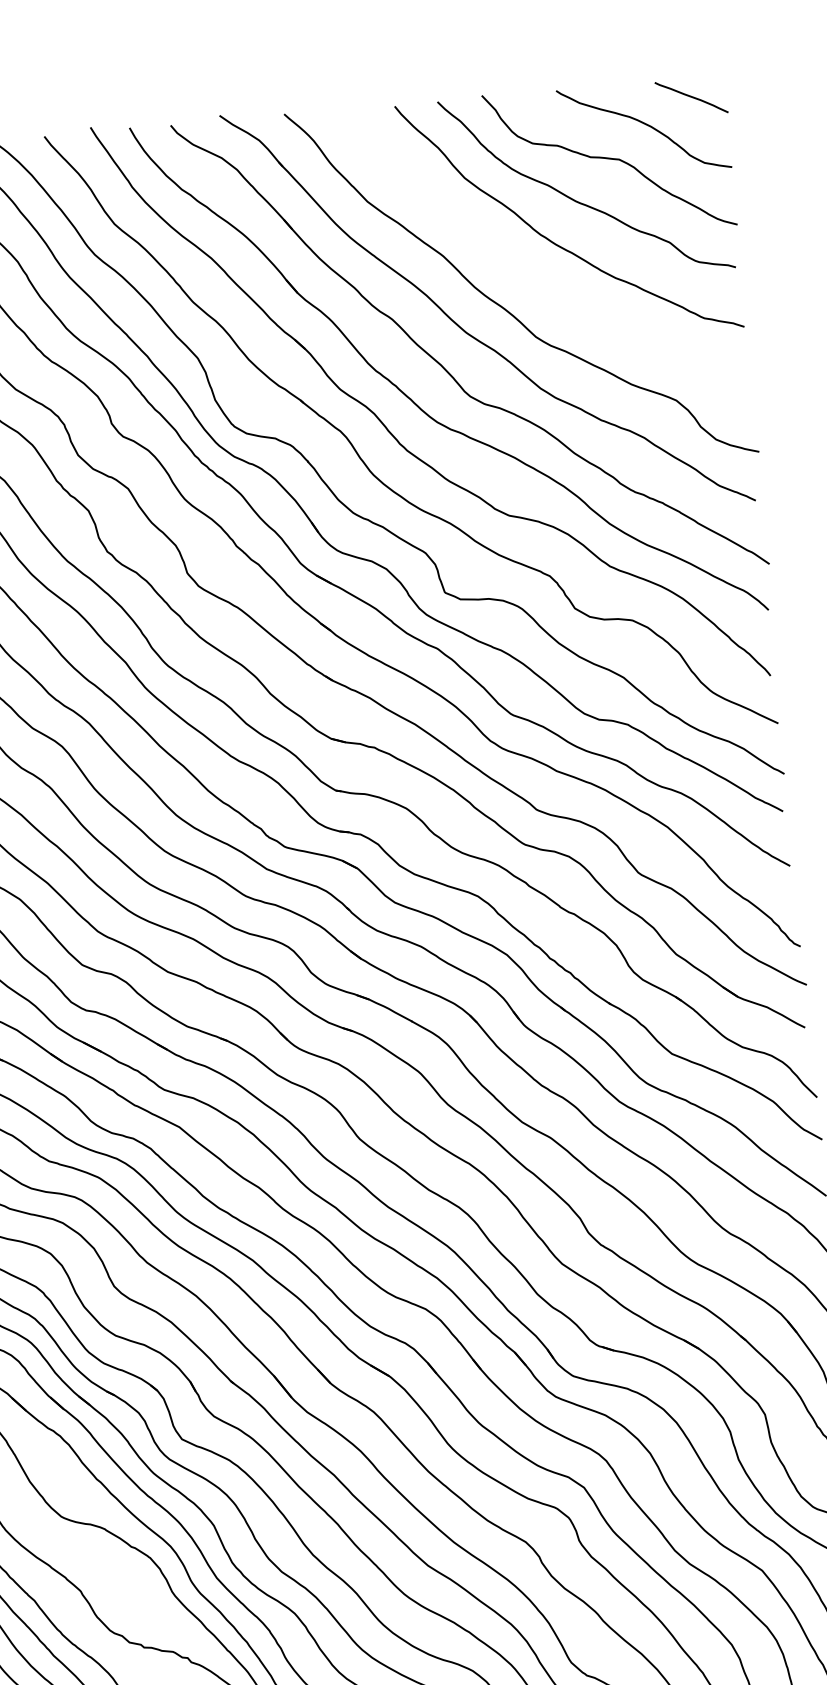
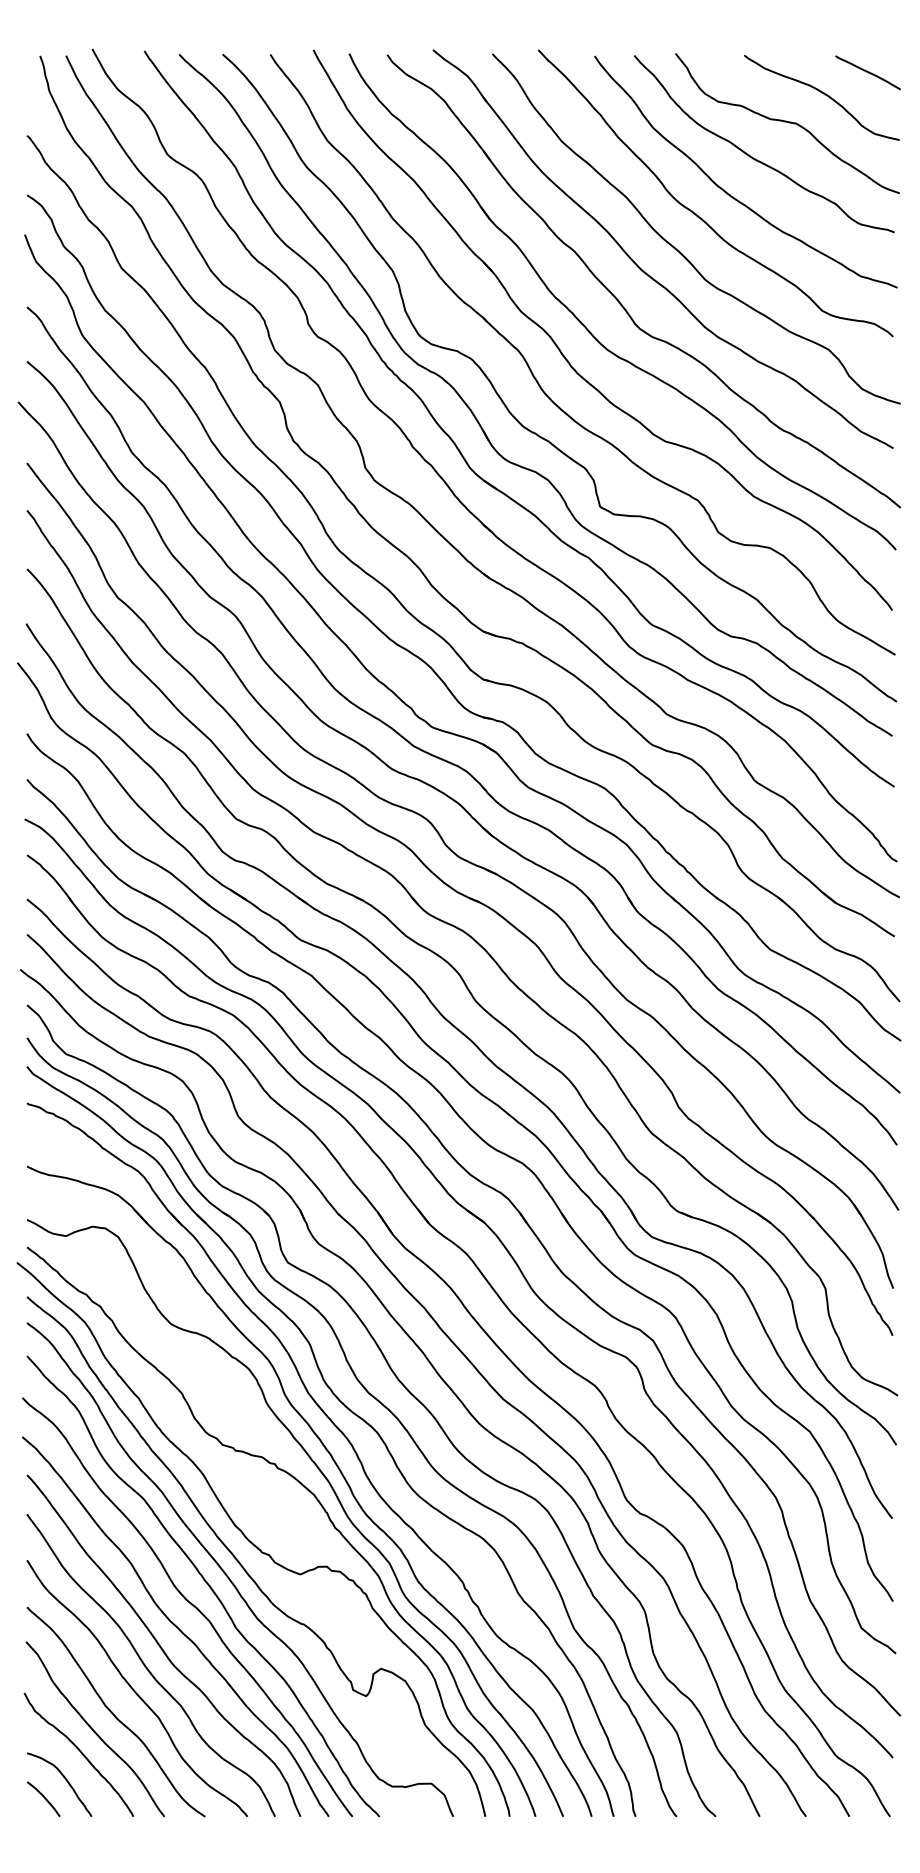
curve: (521, 267) -> (697, 214), added

